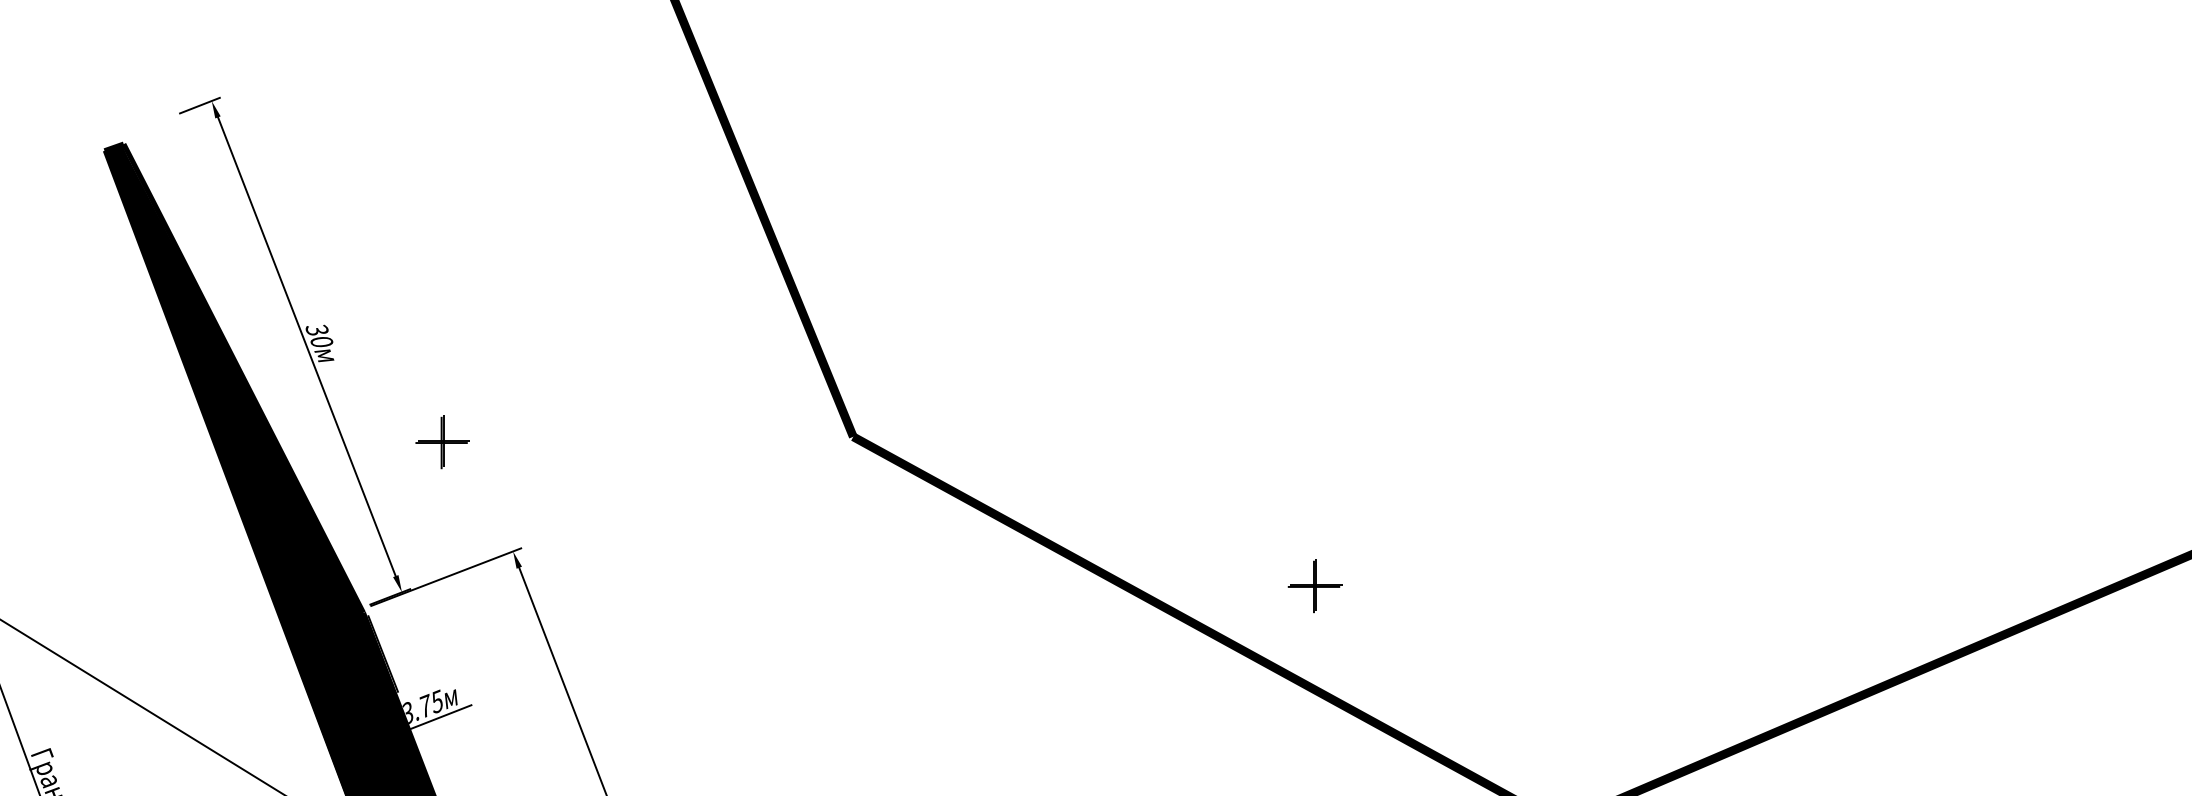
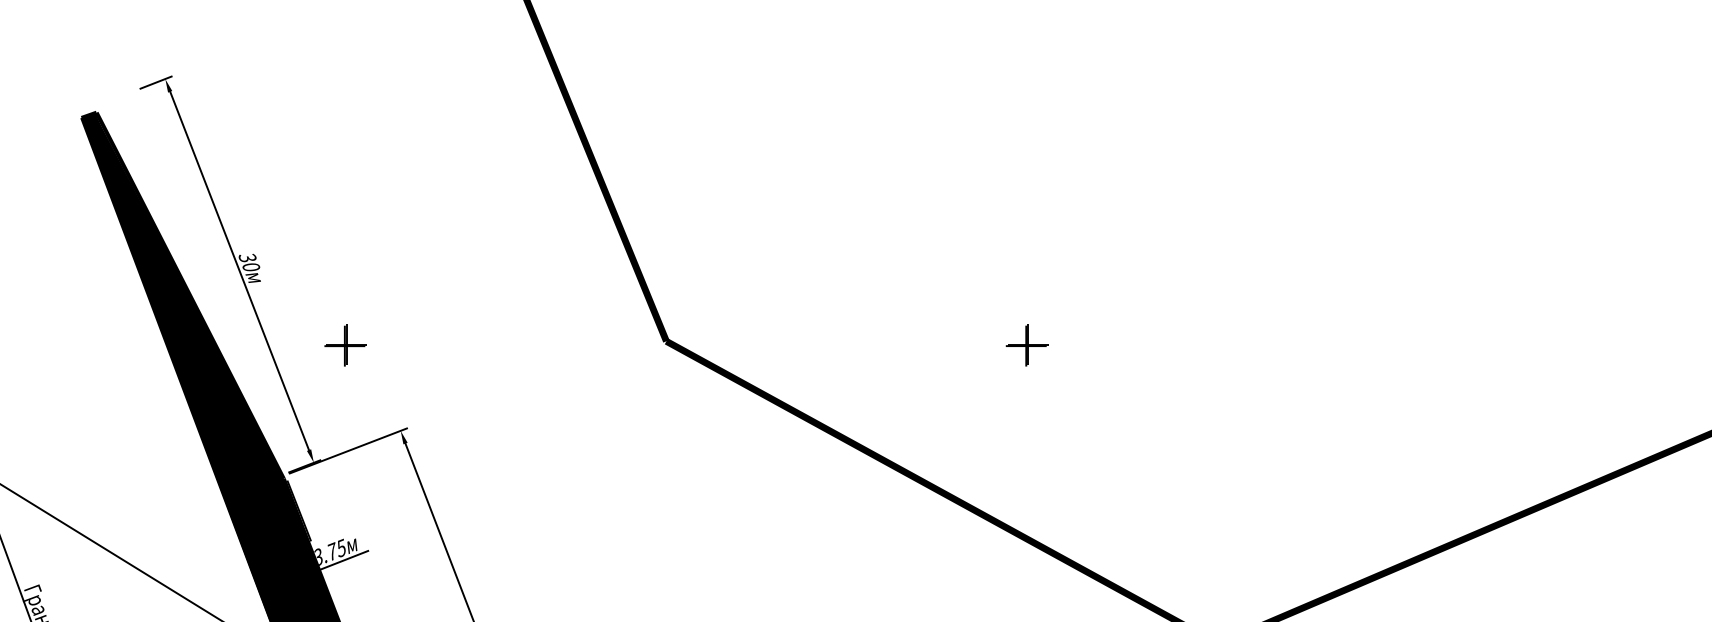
part: (1314, 586) -> (1026, 345), moved

